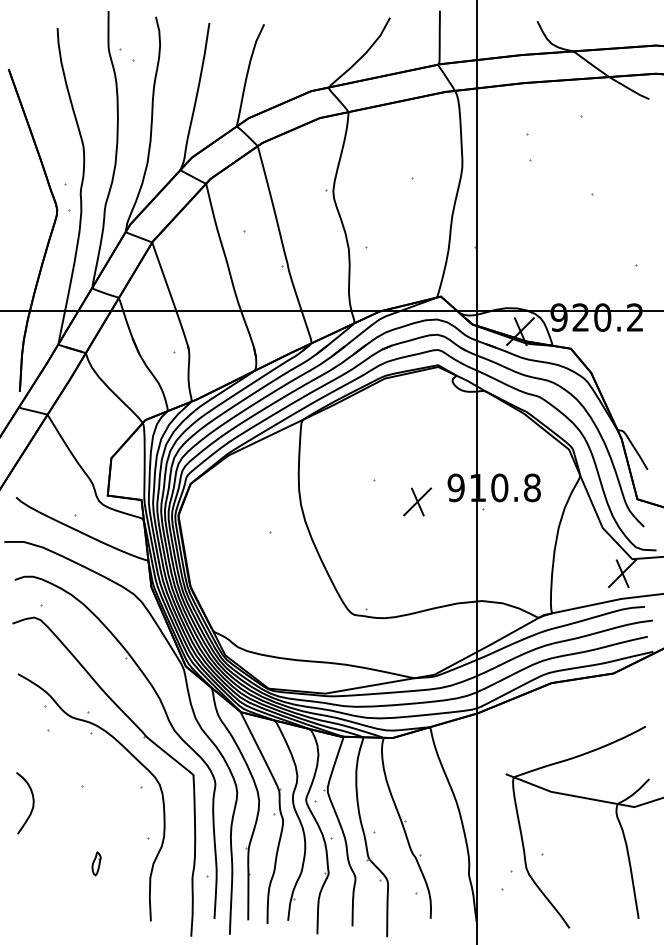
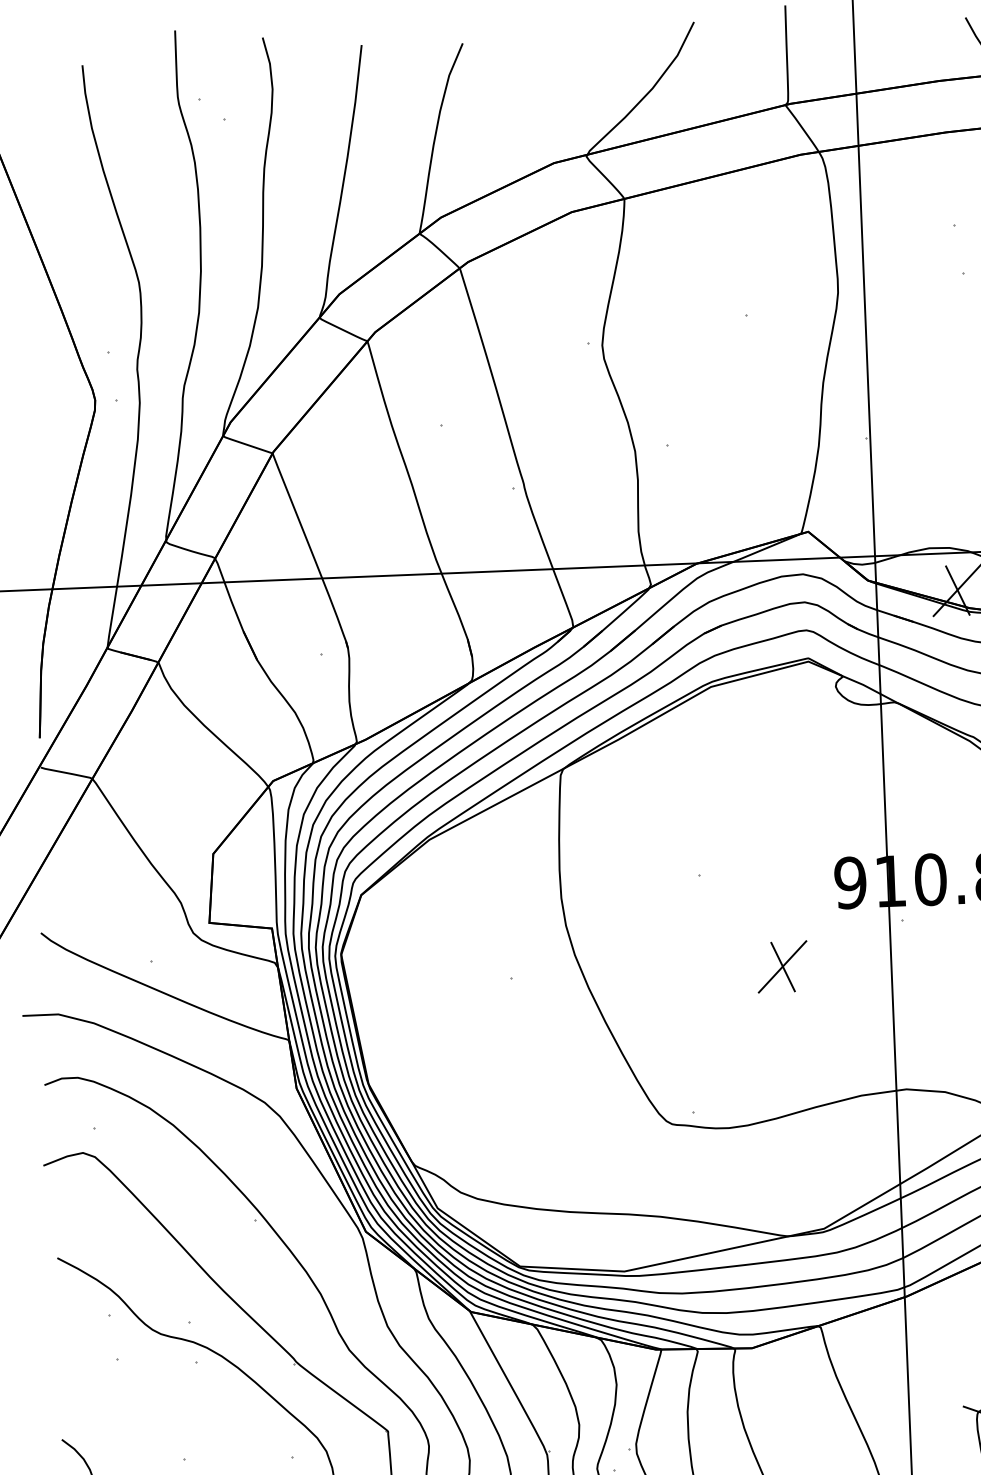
part: (417, 501) -> (782, 966), moved

